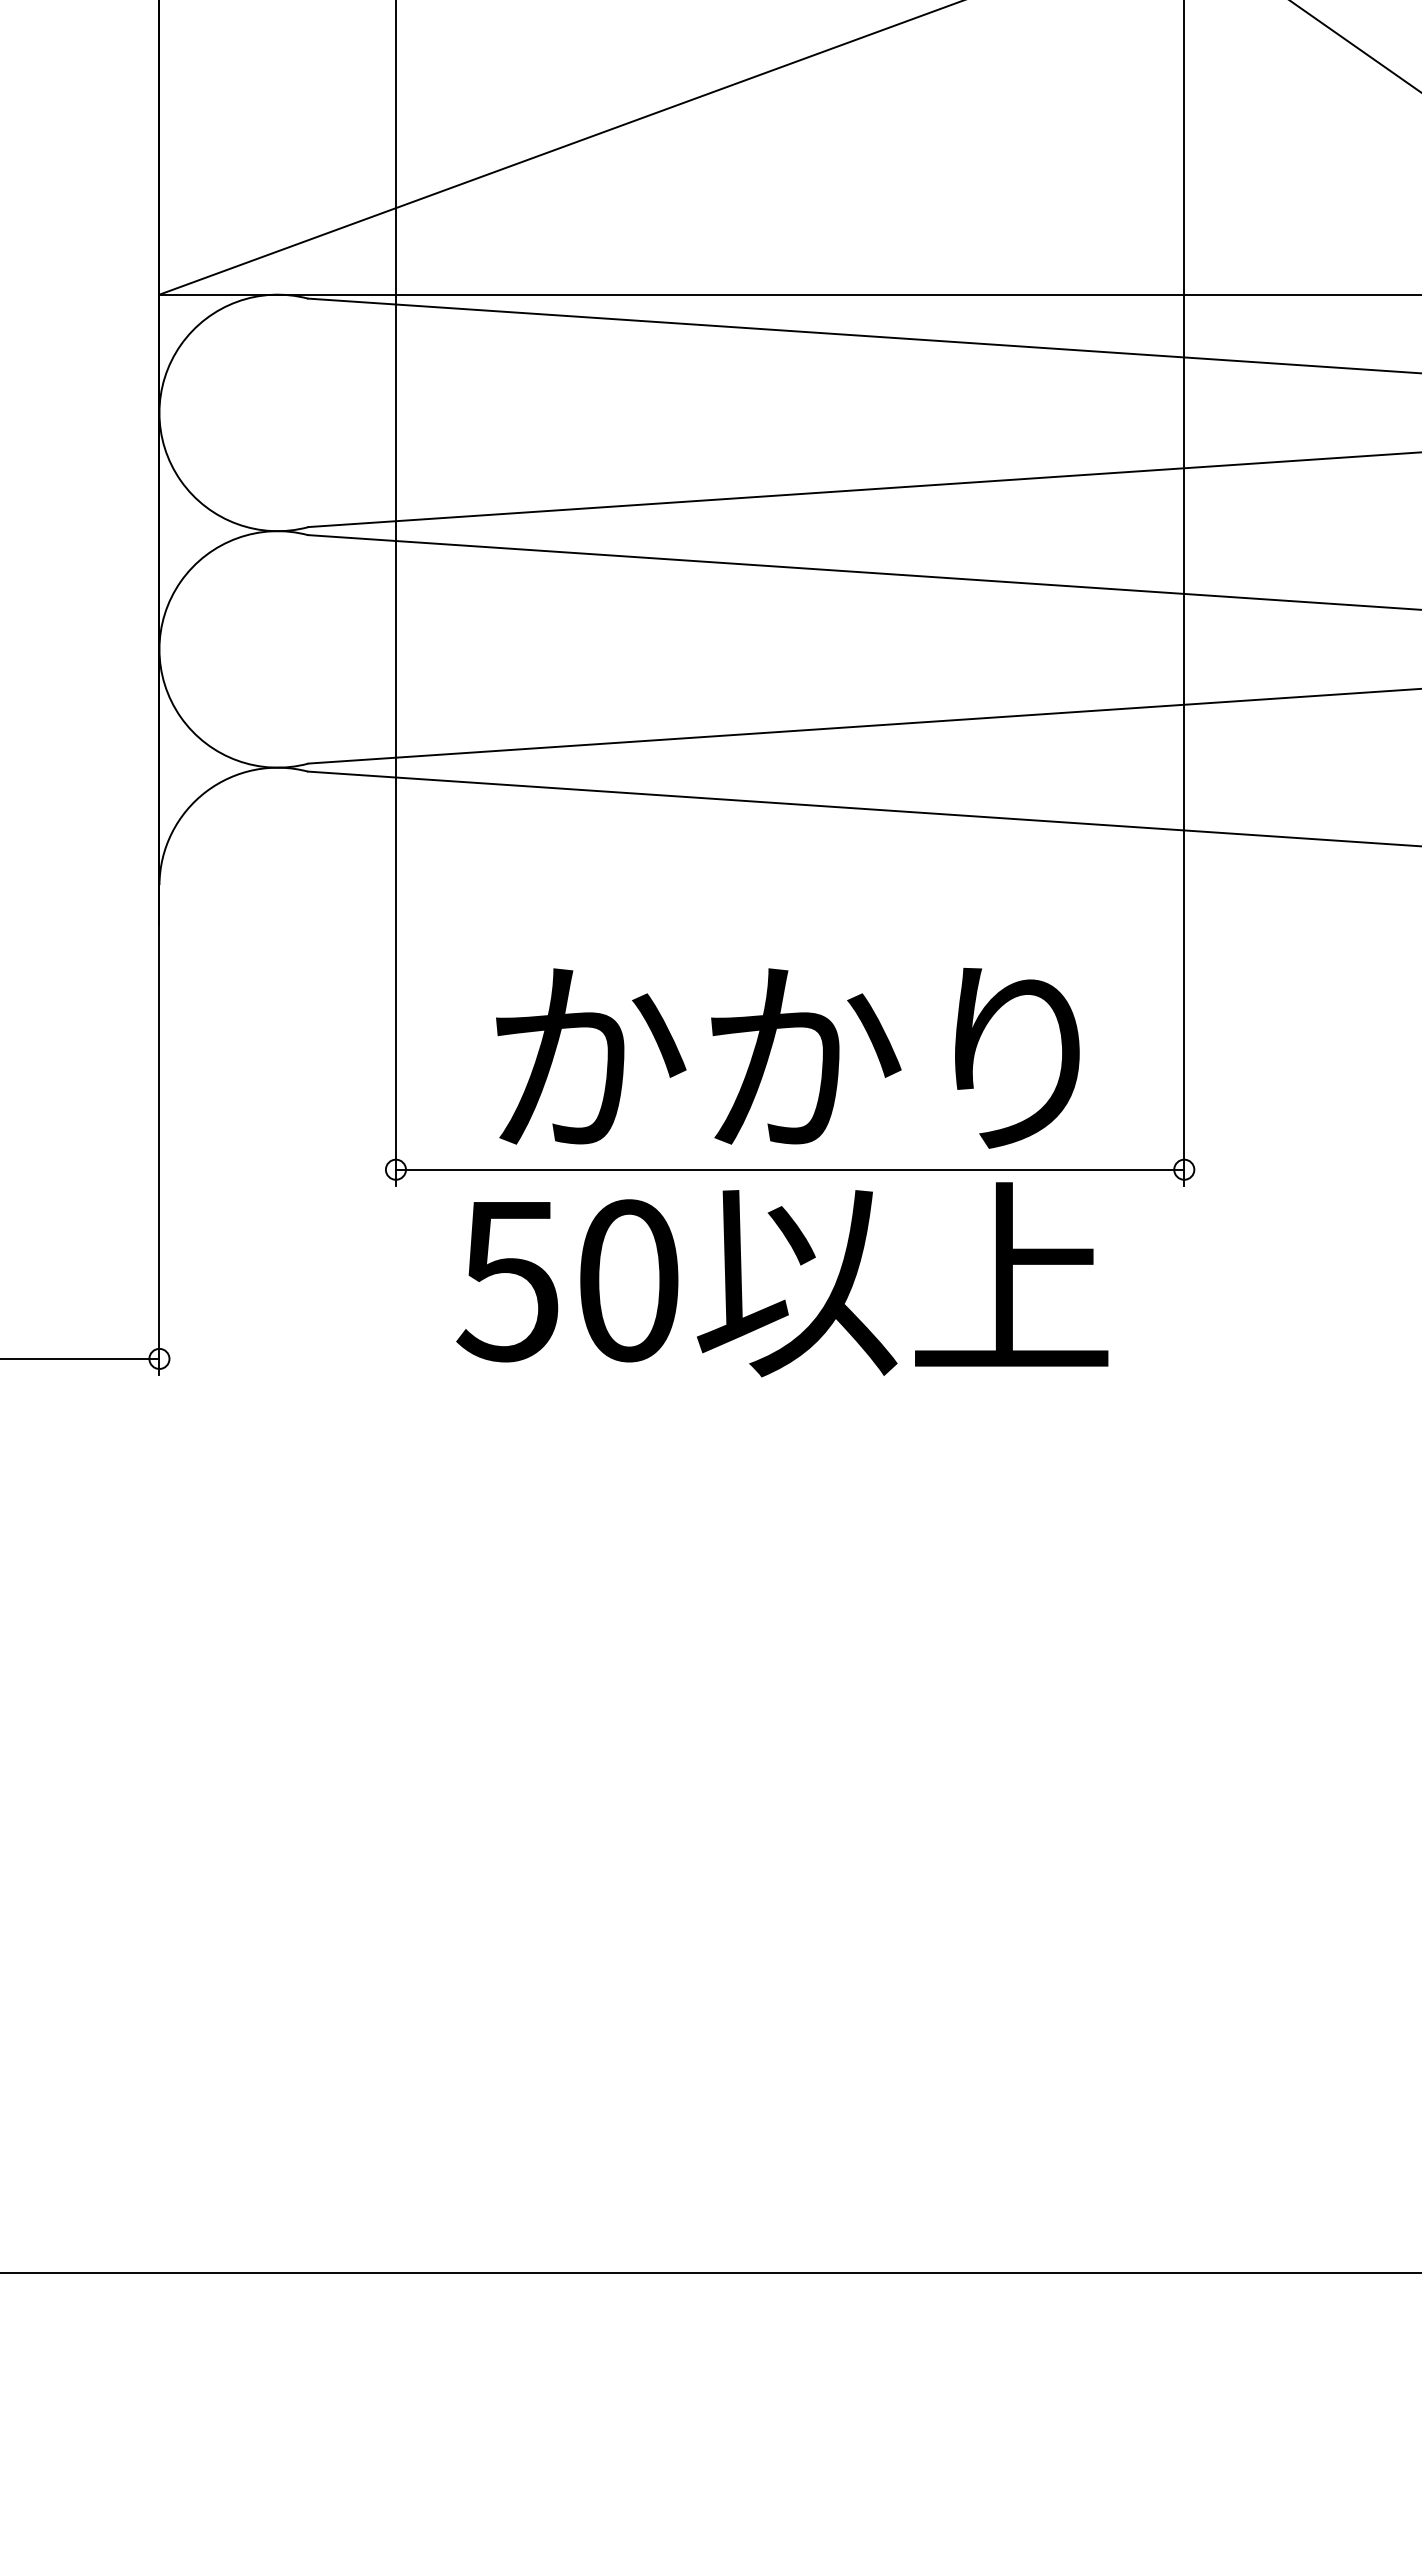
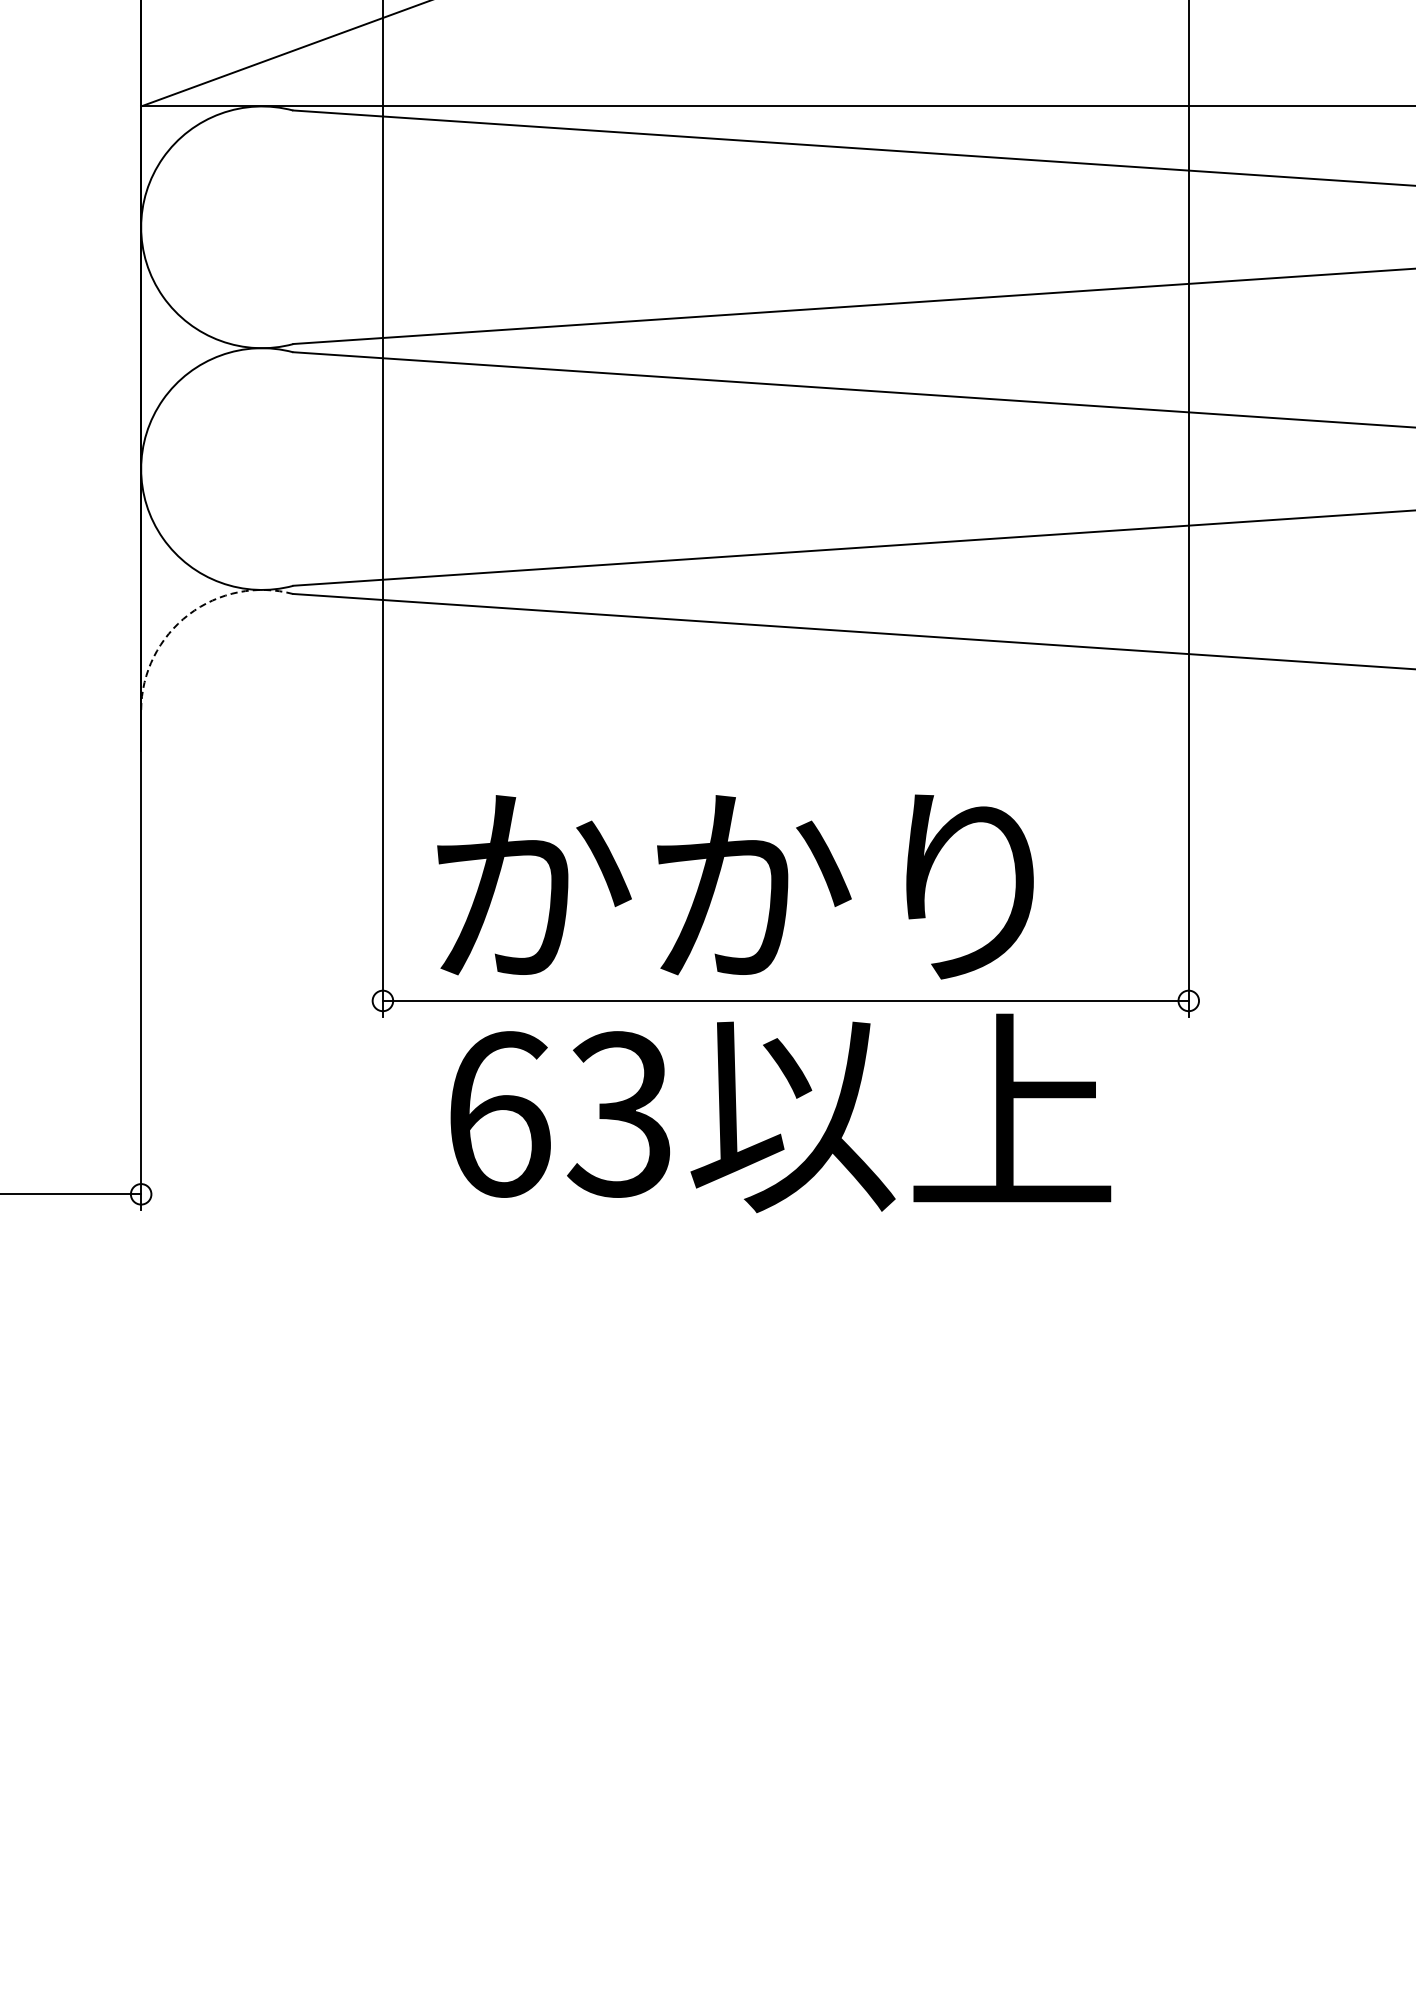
arc: (206, 791) -> (189, 614), solid -> dashed
text: (787, 1058) -> (735, 887), moved
text: (567, 1280) -> (558, 1114), 50 -> 63

